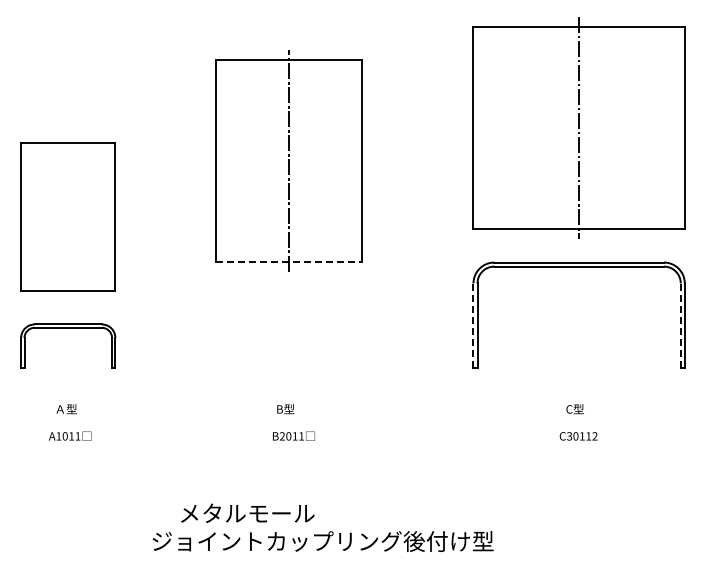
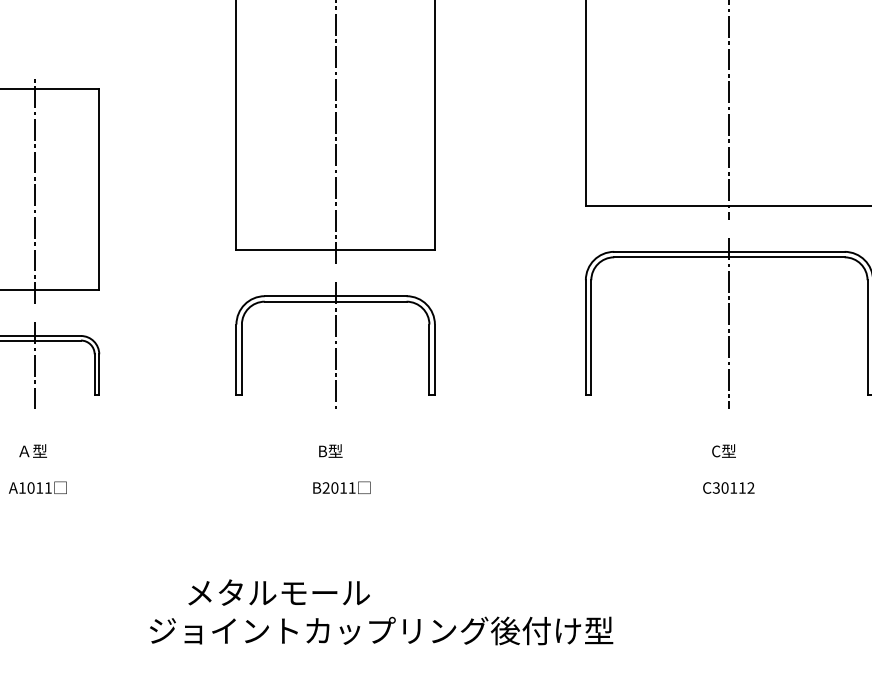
line: (68, 216) -> (35, 189), added
line: (289, 261) -> (335, 250), dashed -> solid
line: (579, 315) -> (729, 323), added
line: (473, 325) -> (585, 337), dashed -> solid
line: (680, 325) -> (867, 337), dashed -> solid
part: (289, 331) -> (335, 345), added
line: (68, 346) -> (35, 365), added

